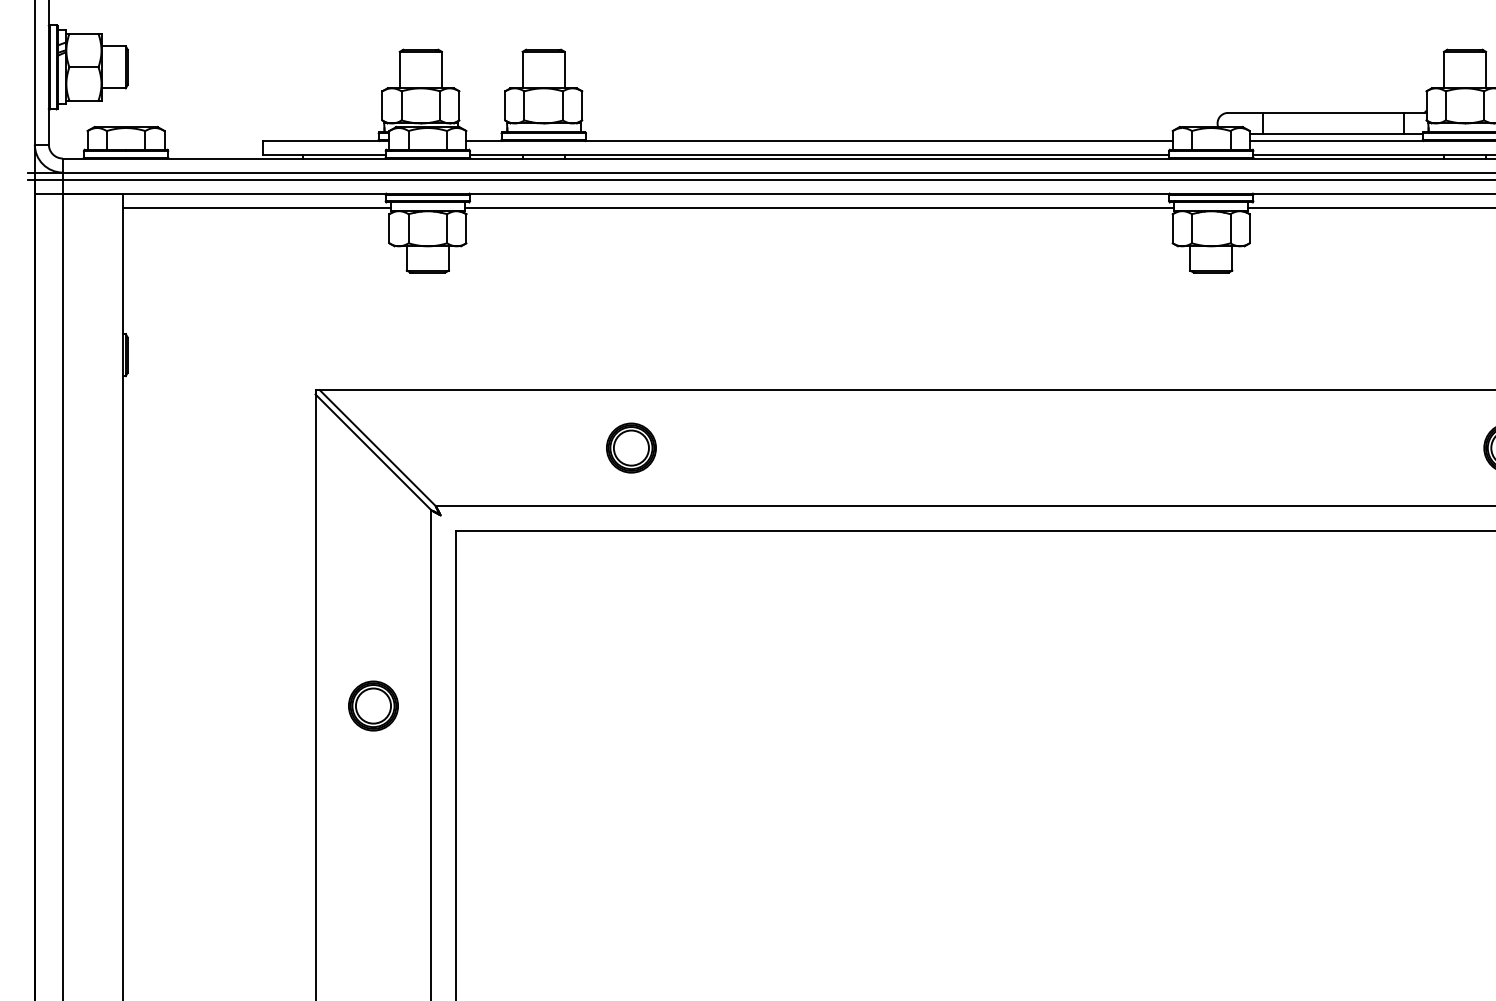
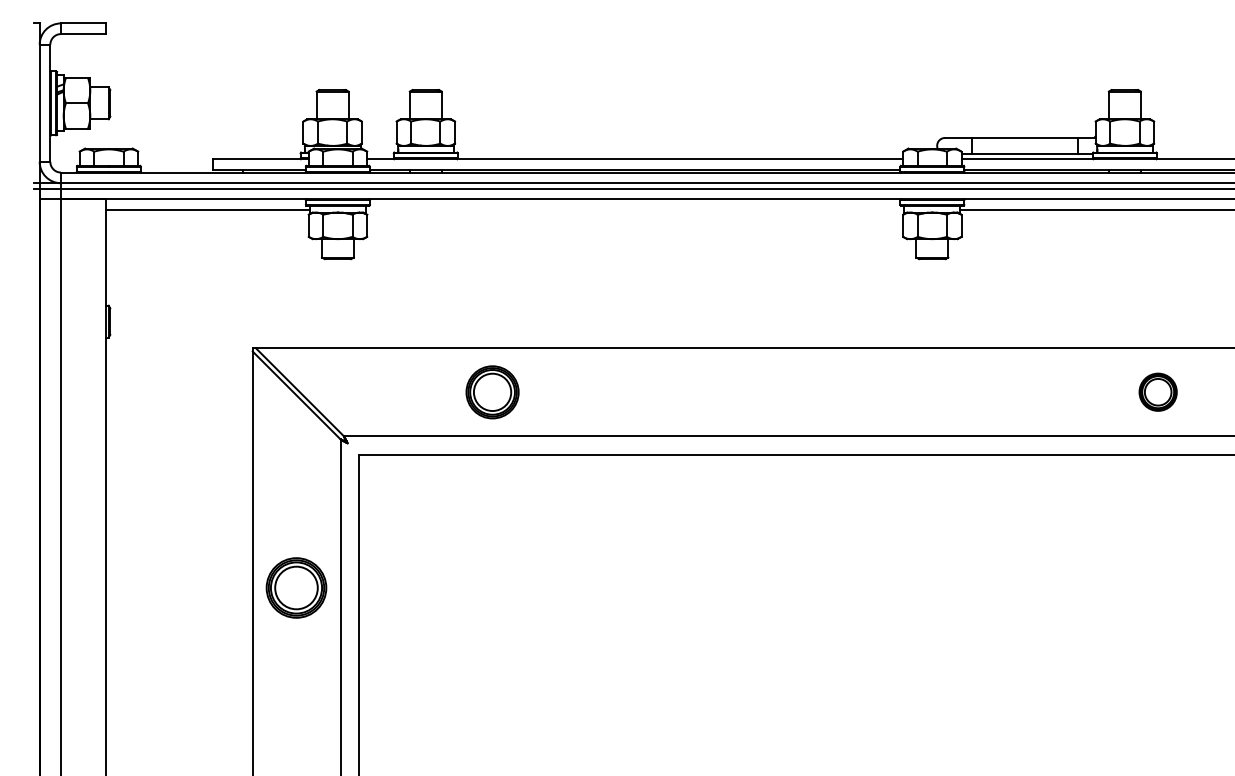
line: (818, 207) -> (634, 209), removed
part: (630, 447) -> (491, 391), size x1.4
part: (373, 705) -> (296, 587), size x1.6

